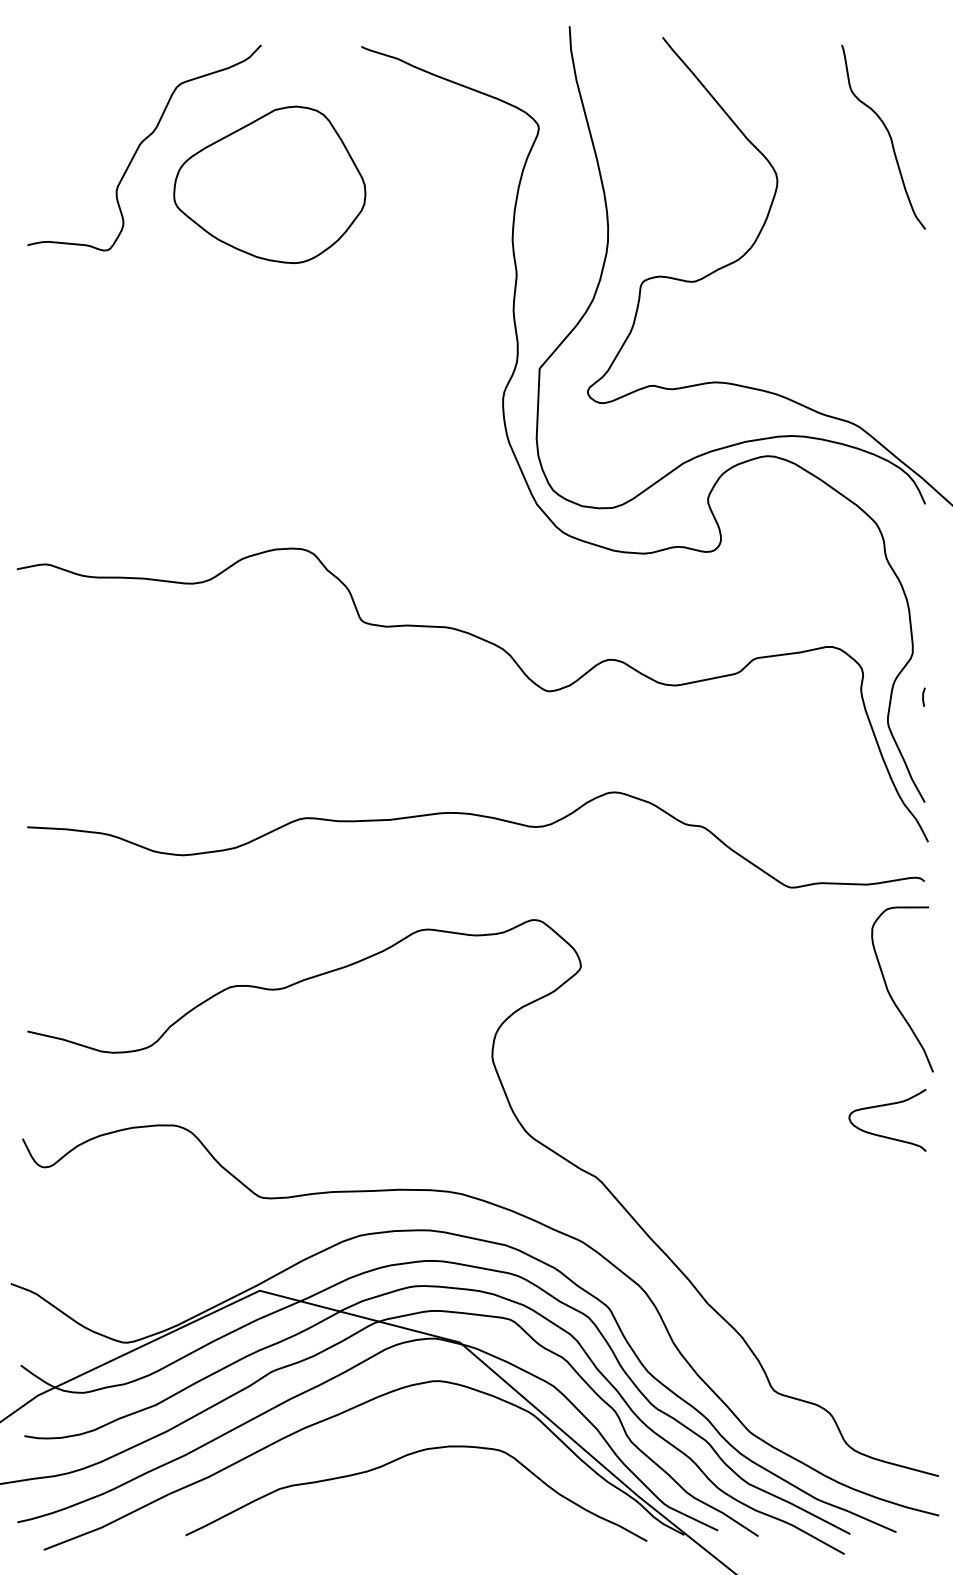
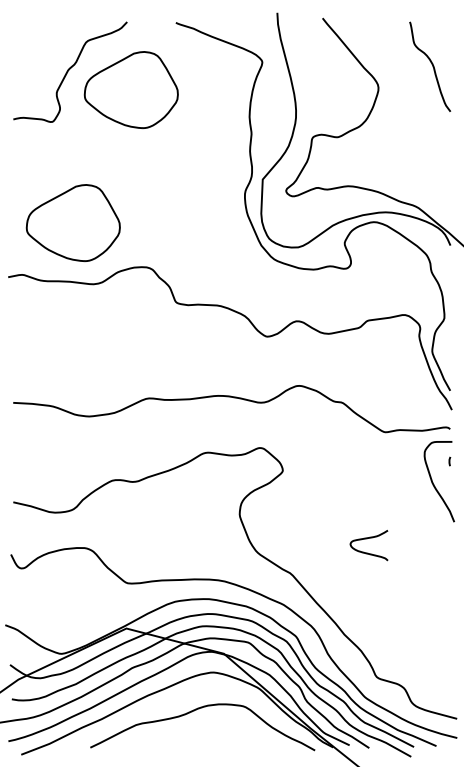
part: (148, 456) -> (72, 222), added
line: (923, 697) -> (449, 461), moved
curve: (884, 1107) -> (367, 539), moved

